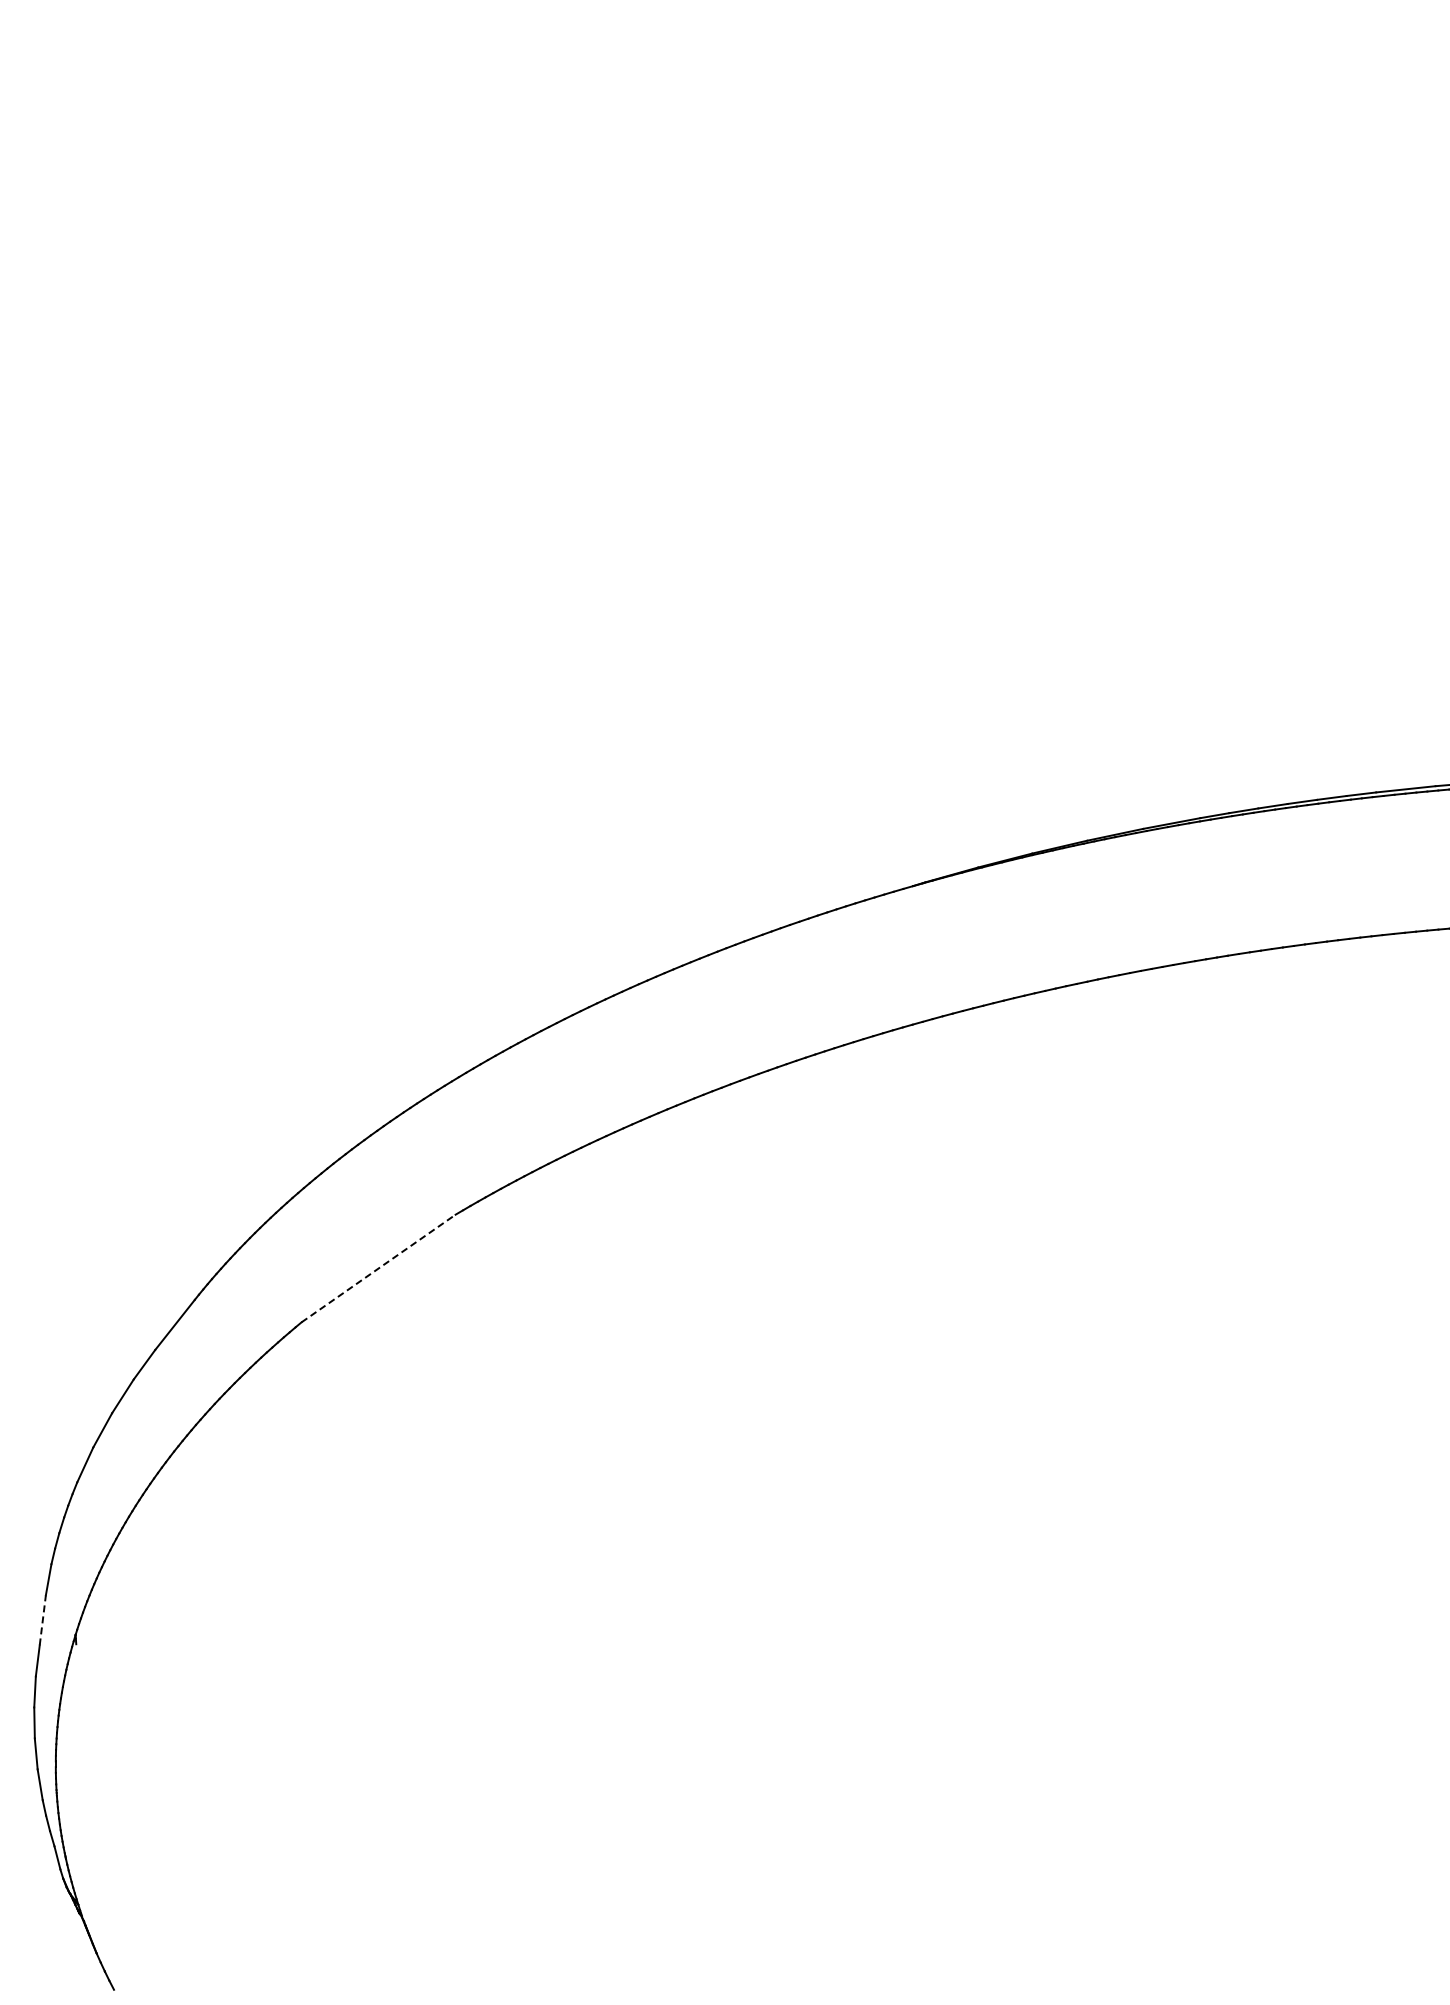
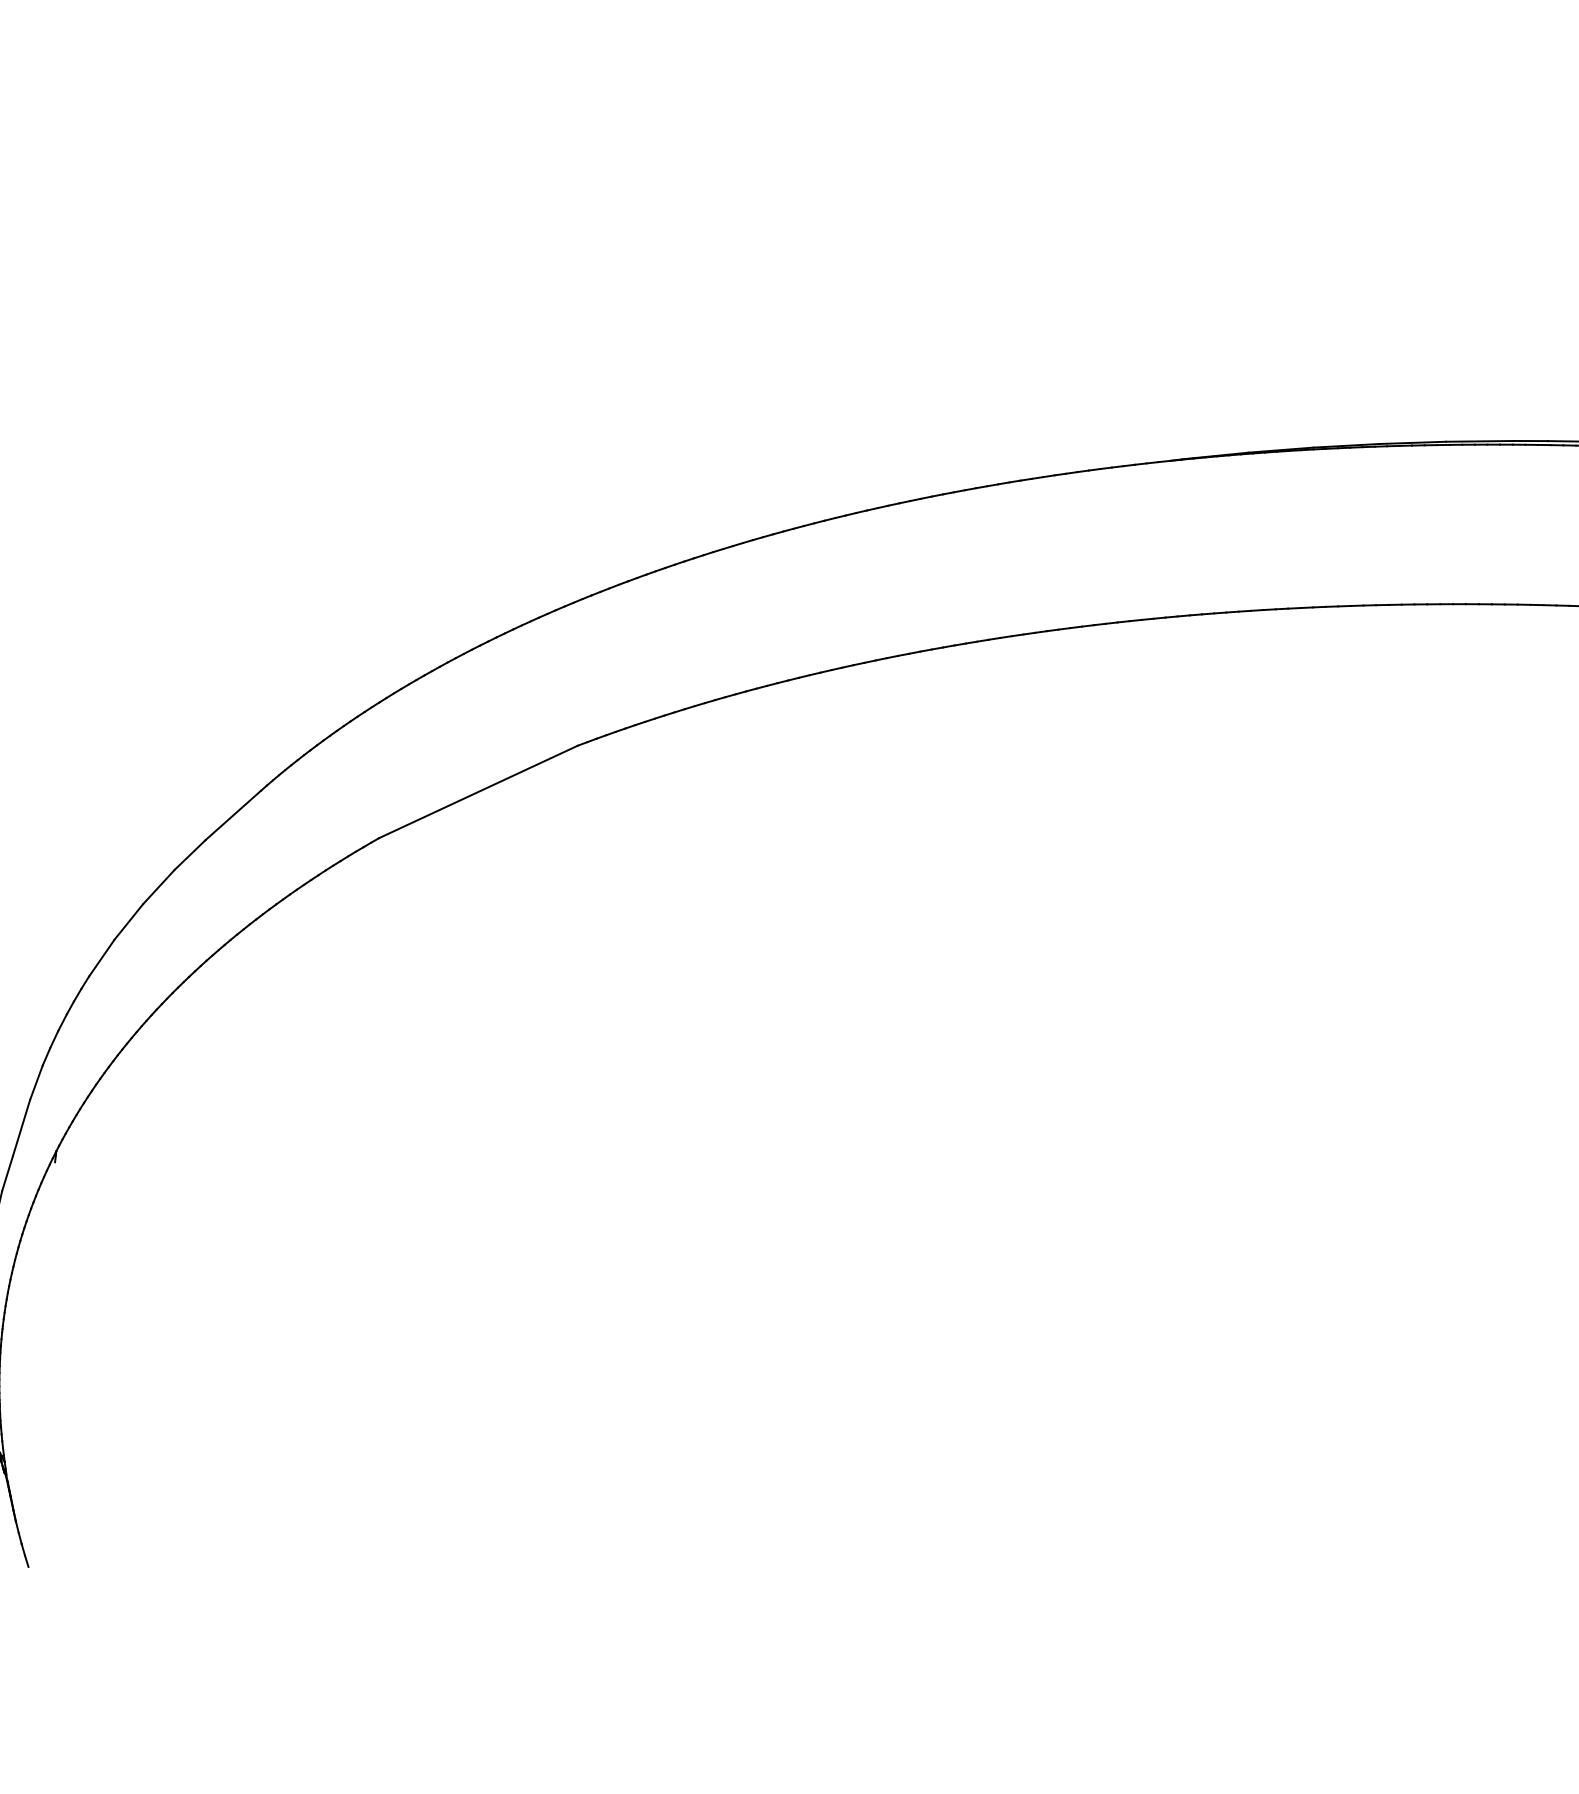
line: (379, 1268) -> (479, 792), dashed -> solid
line: (42, 1619) -> (21, 1127), dashed -> solid

